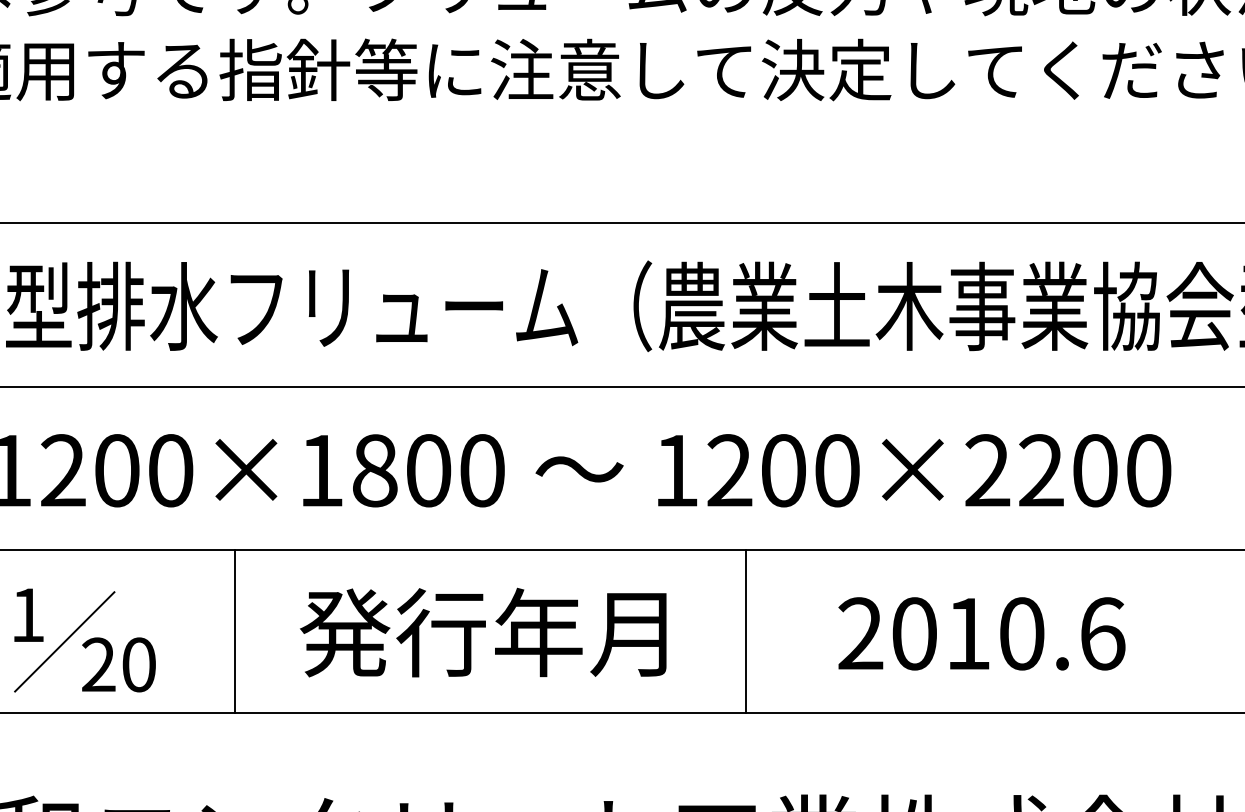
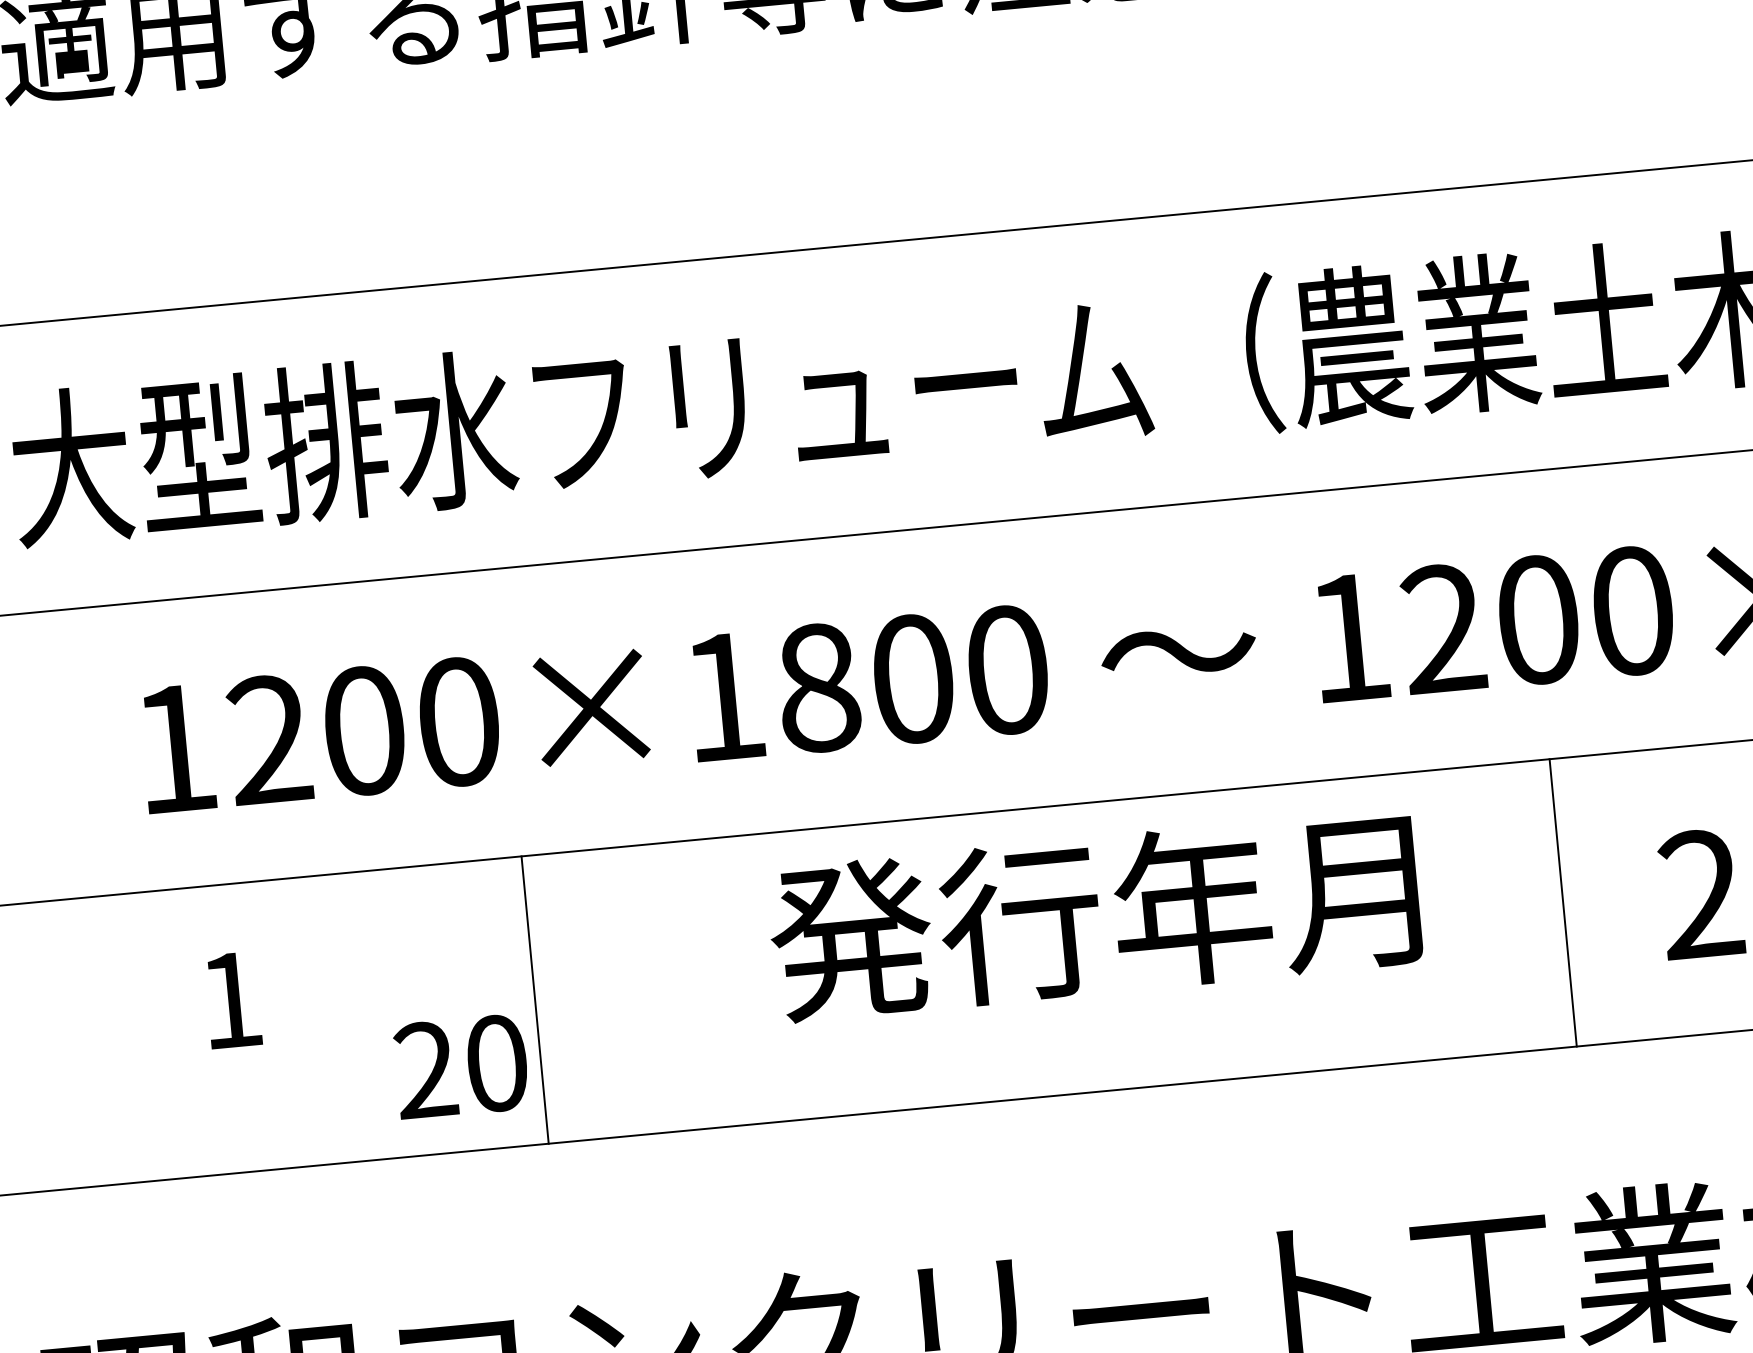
line: (234, 630) -> (534, 998), moved
line: (745, 630) -> (1562, 901), moved
text: (483, 632) -> (1094, 915), moved
line: (64, 641) -> (299, 1040), removed
text: (118, 664) -> (460, 1066), moved

